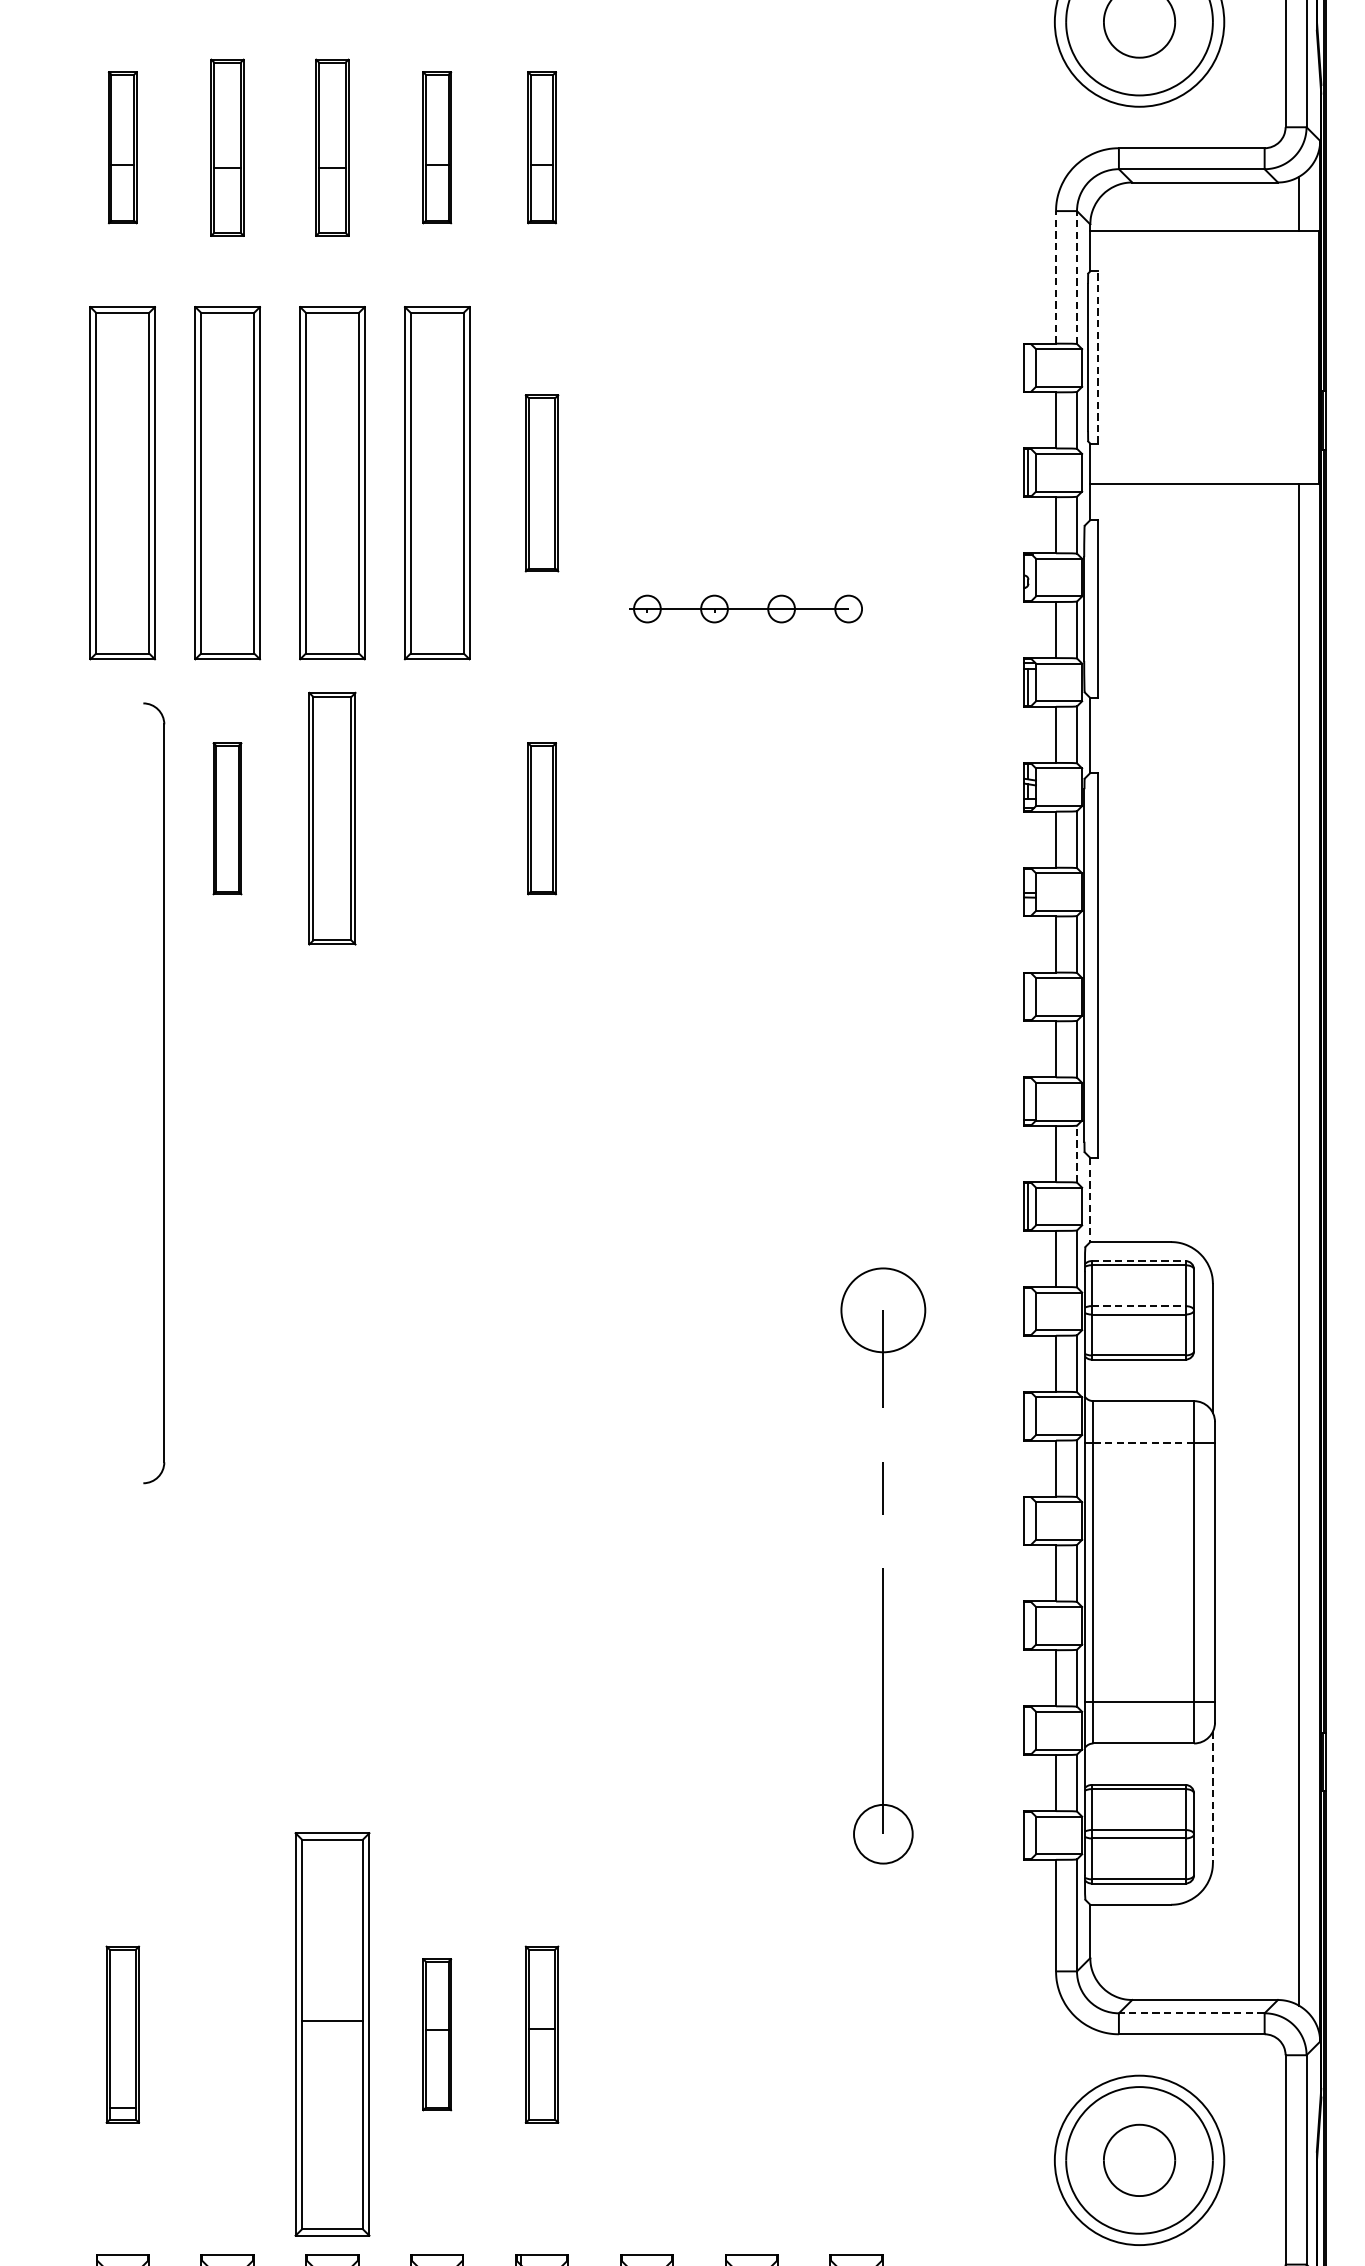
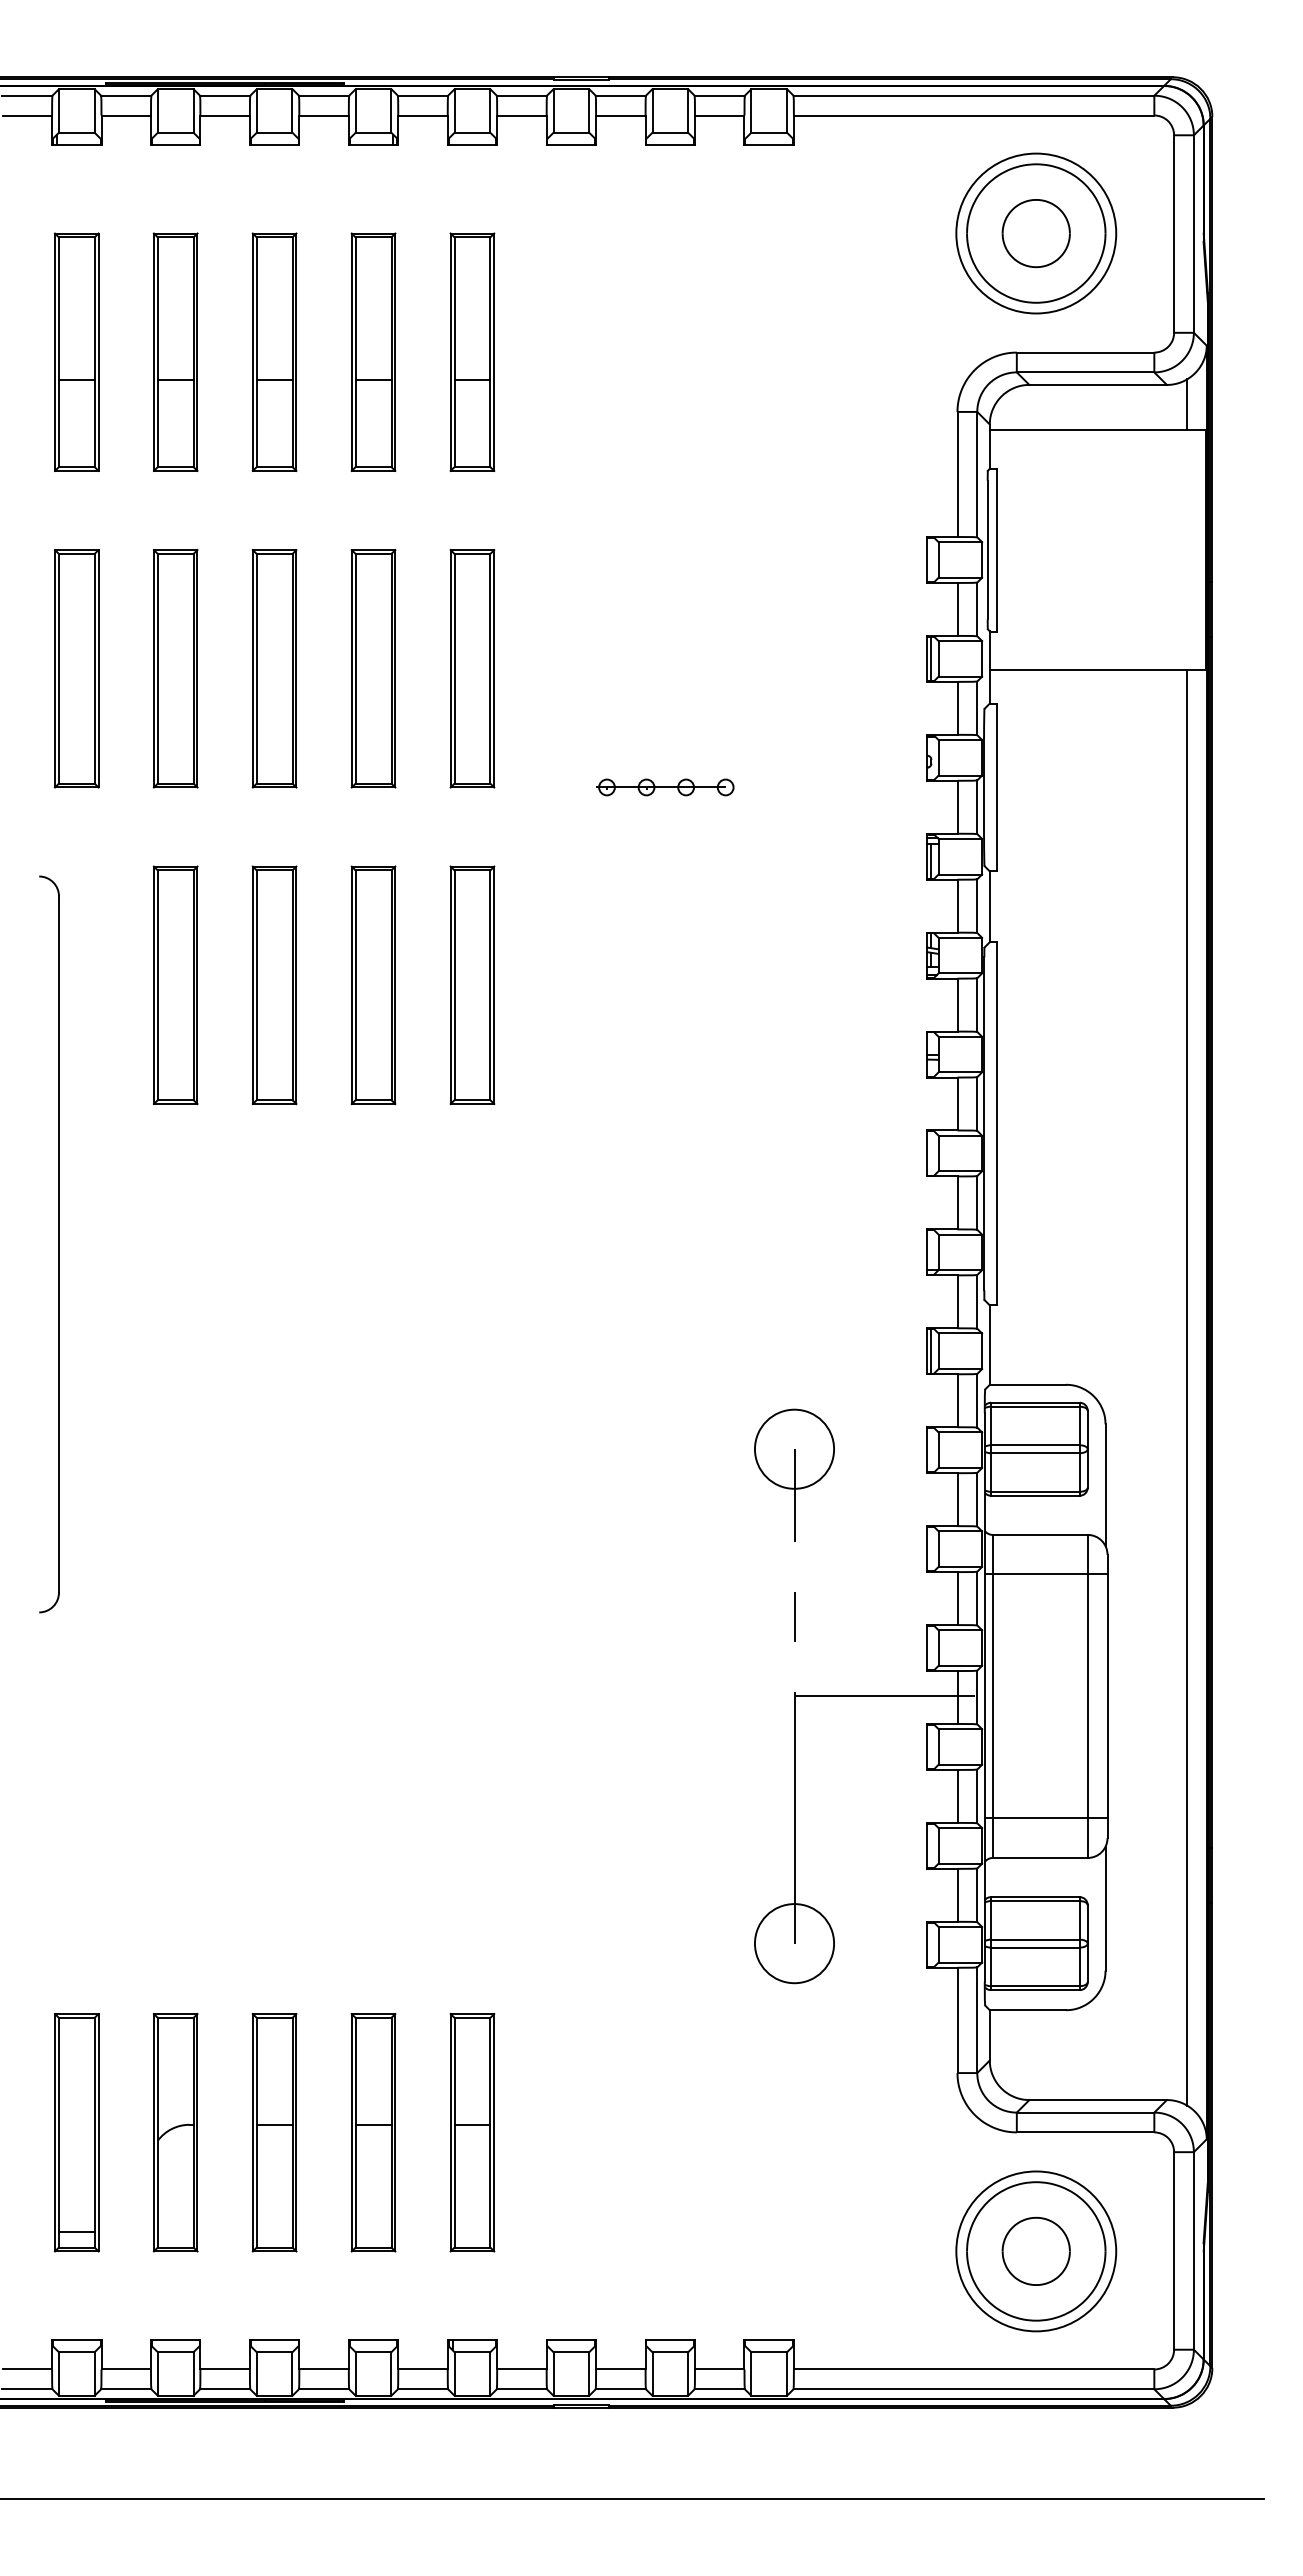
part: (122, 147) -> (76, 351), size x1.67
part: (227, 147) -> (175, 351), size x1.43
part: (332, 147) -> (274, 351), size x1.43
part: (437, 147) -> (373, 351), size x1.67
part: (542, 147) -> (472, 351), size x1.67
line: (1056, 277) -> (957, 474), dashed -> solid
line: (1077, 277) -> (977, 474), dashed -> solid
line: (1097, 357) -> (996, 550), dashed -> solid
part: (122, 482) -> (76, 668), size x0.71
part: (227, 482) -> (175, 668), size x0.71
part: (332, 482) -> (274, 668), size x0.71
part: (437, 482) -> (373, 668), size x0.71
part: (542, 482) -> (472, 668), size x1.43
part: (746, 609) -> (665, 787), size x0.62
part: (227, 818) -> (175, 985), size x1.67
part: (437, 818) -> (373, 985), added
part: (542, 818) -> (472, 985), size x1.67
part: (163, 1093) -> (58, 1244), moved
line: (1077, 1153) -> (977, 1301), dashed -> solid
line: (1089, 1200) -> (989, 1345), dashed -> solid
line: (1138, 1260) -> (1035, 1402), dashed -> solid
line: (1138, 1306) -> (1035, 1445), dashed -> solid
line: (1142, 1443) -> (1039, 1574), dashed -> solid
line: (978, 1572) -> (884, 1696), added
line: (1212, 1797) -> (1105, 1908), dashed -> solid
circle: (883, 1834) -> (794, 1943), size x1.43
line: (1191, 2013) -> (1085, 2112), dashed -> solid
part: (122, 2034) -> (76, 2132), size x1.43
part: (227, 2034) -> (175, 2132), added
part: (332, 2034) -> (274, 2132), size x0.62
part: (437, 2034) -> (373, 2132), size x1.67
part: (542, 2034) -> (472, 2132), size x1.43

